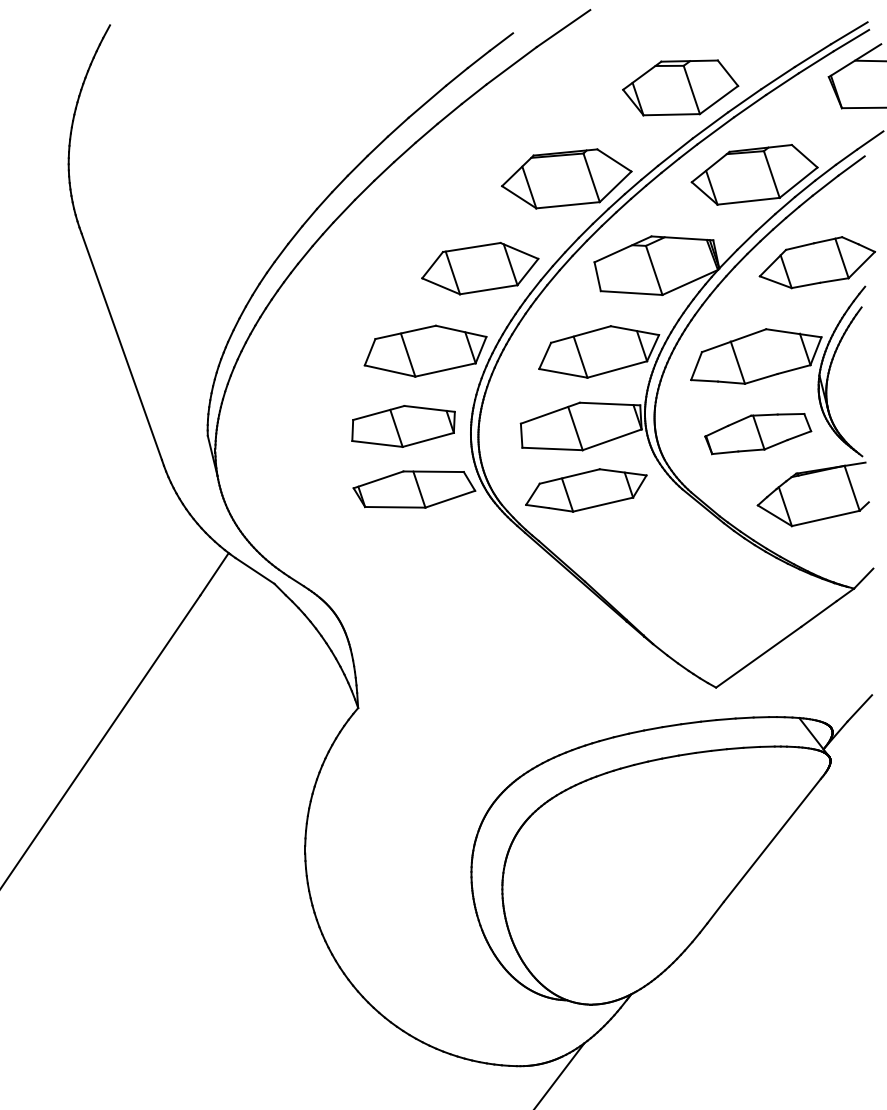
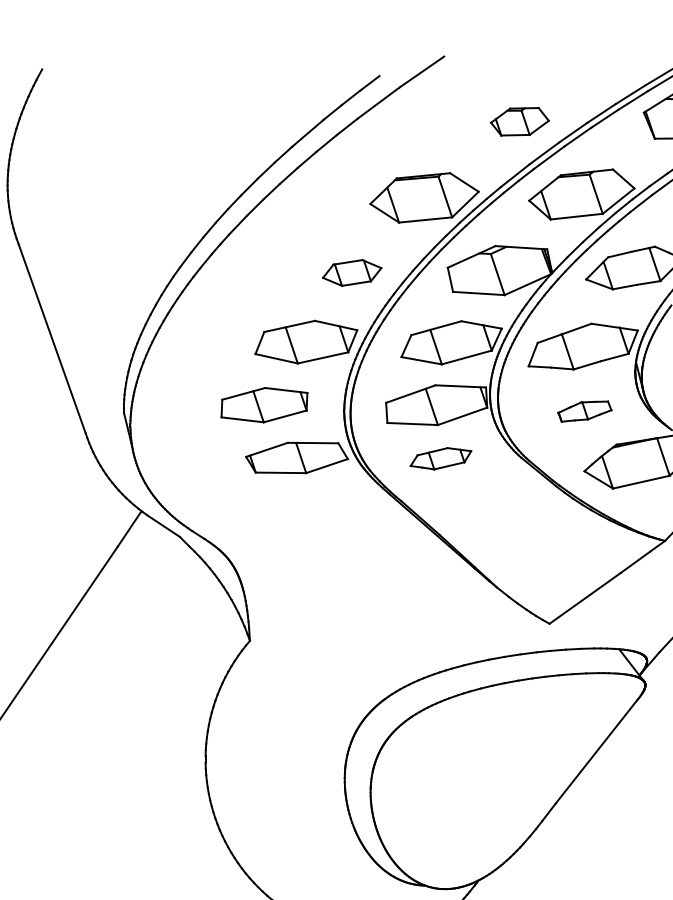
part: (680, 87) -> (519, 121), size x0.6
part: (480, 268) -> (352, 272), size x0.6
part: (403, 426) -> (264, 405), moved
part: (758, 434) -> (585, 411), size x0.6
part: (586, 490) -> (441, 458), size x0.6

